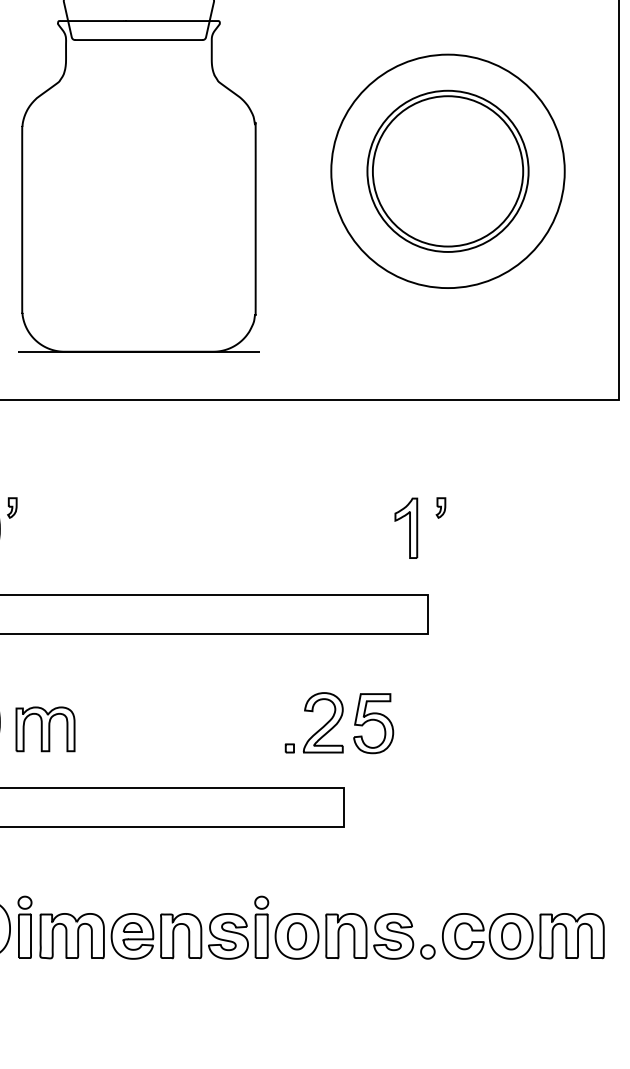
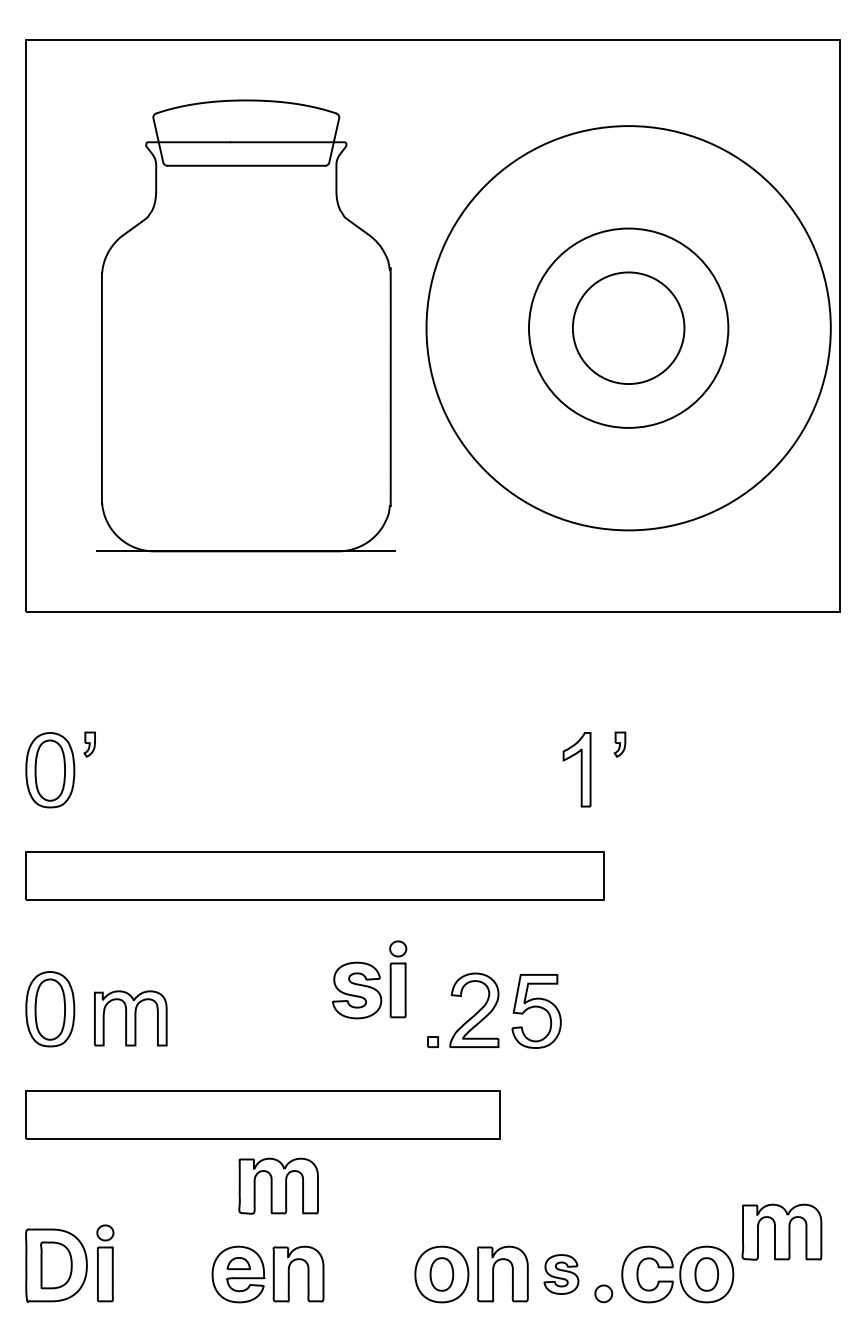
circle: (447, 170) -> (628, 327), size x1.4
circle: (447, 171) -> (628, 328), size x0.6
part: (238, 927) -> (369, 979), moved
part: (71, 935) -> (278, 1185), moved
part: (571, 935) -> (781, 1231), moved
part: (393, 936) -> (561, 1274), size x0.7

